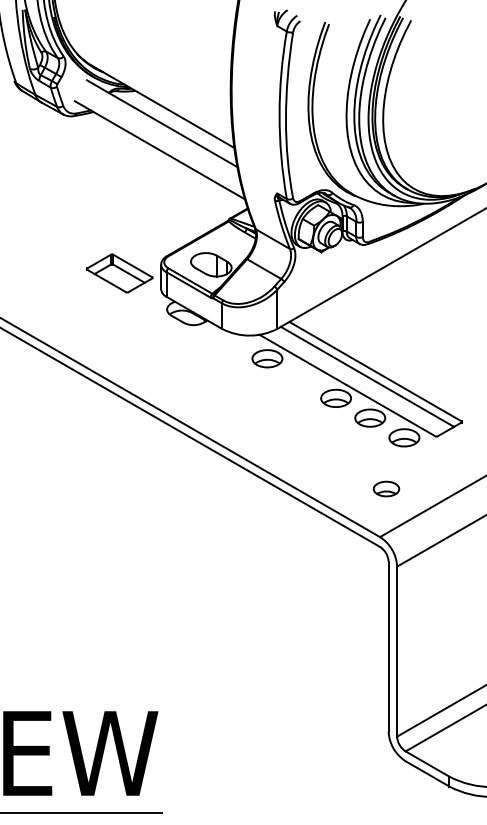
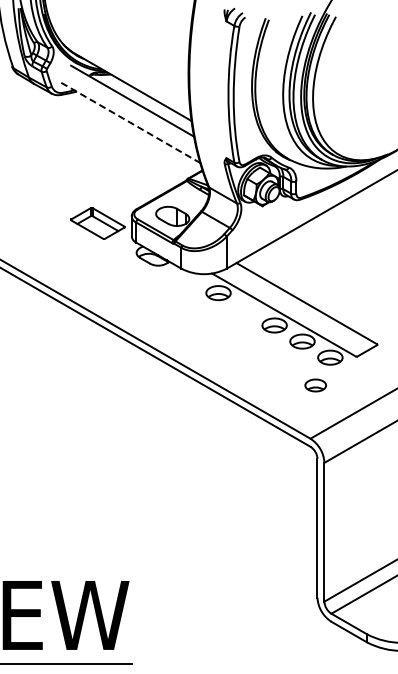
line: (160, 151) -> (131, 123), solid -> dashed
line: (366, 376) -> (299, 307), removed
part: (386, 489) -> (315, 385), moved

